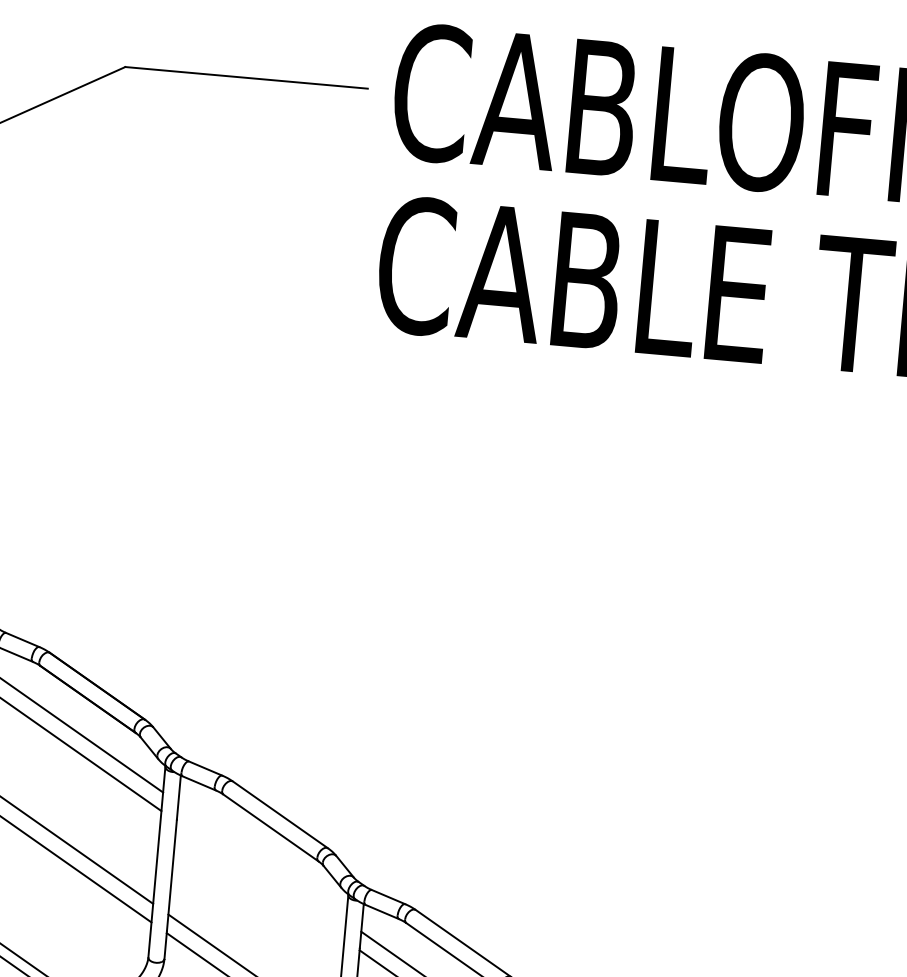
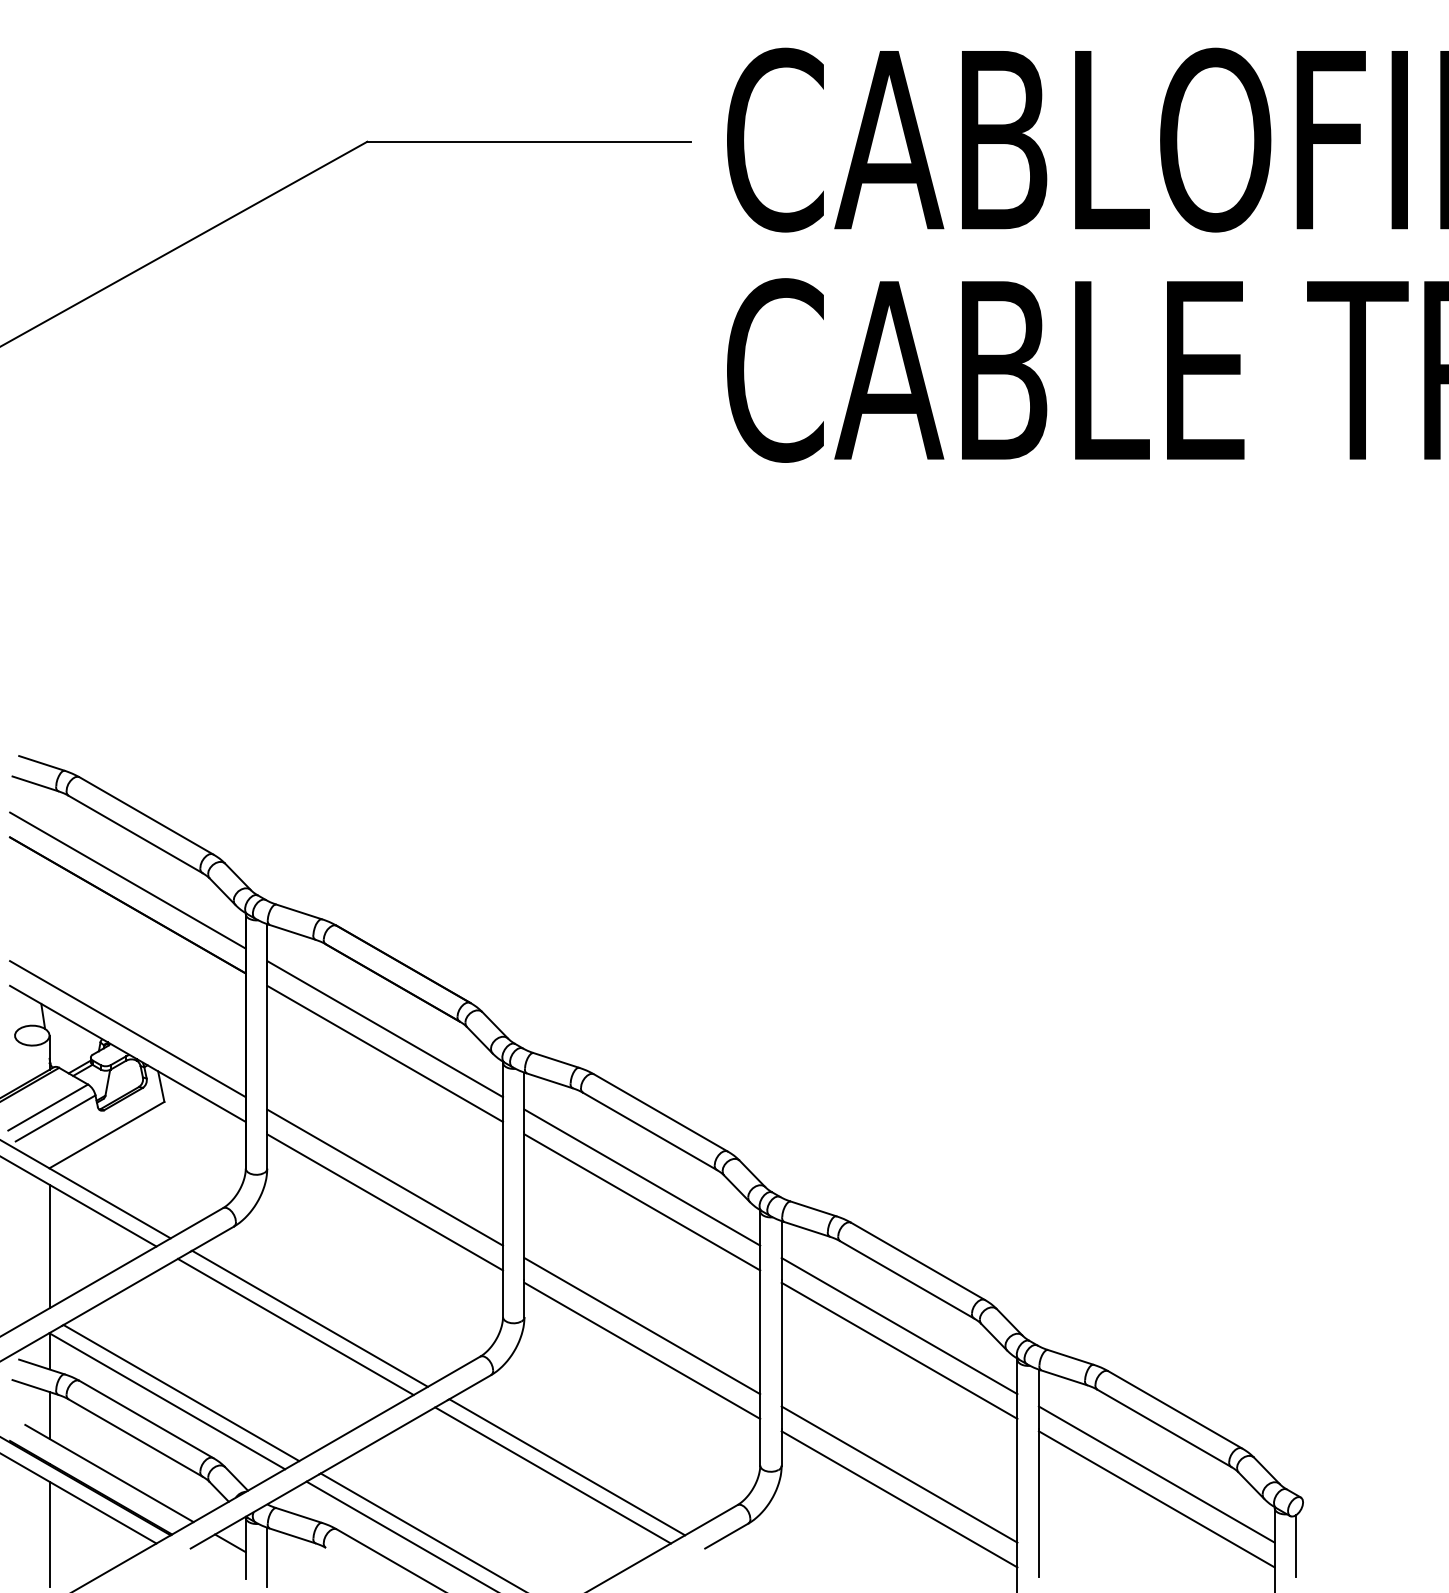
line: (262, 862) -> (642, 1177), added
line: (260, 880) -> (642, 1202), added

